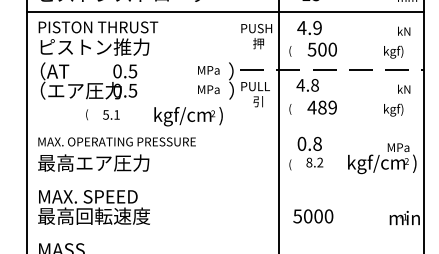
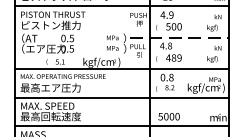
line: (225, 127) -> (121, 68), added
line: (225, 180) -> (121, 97), added
line: (225, 234) -> (121, 126), added

